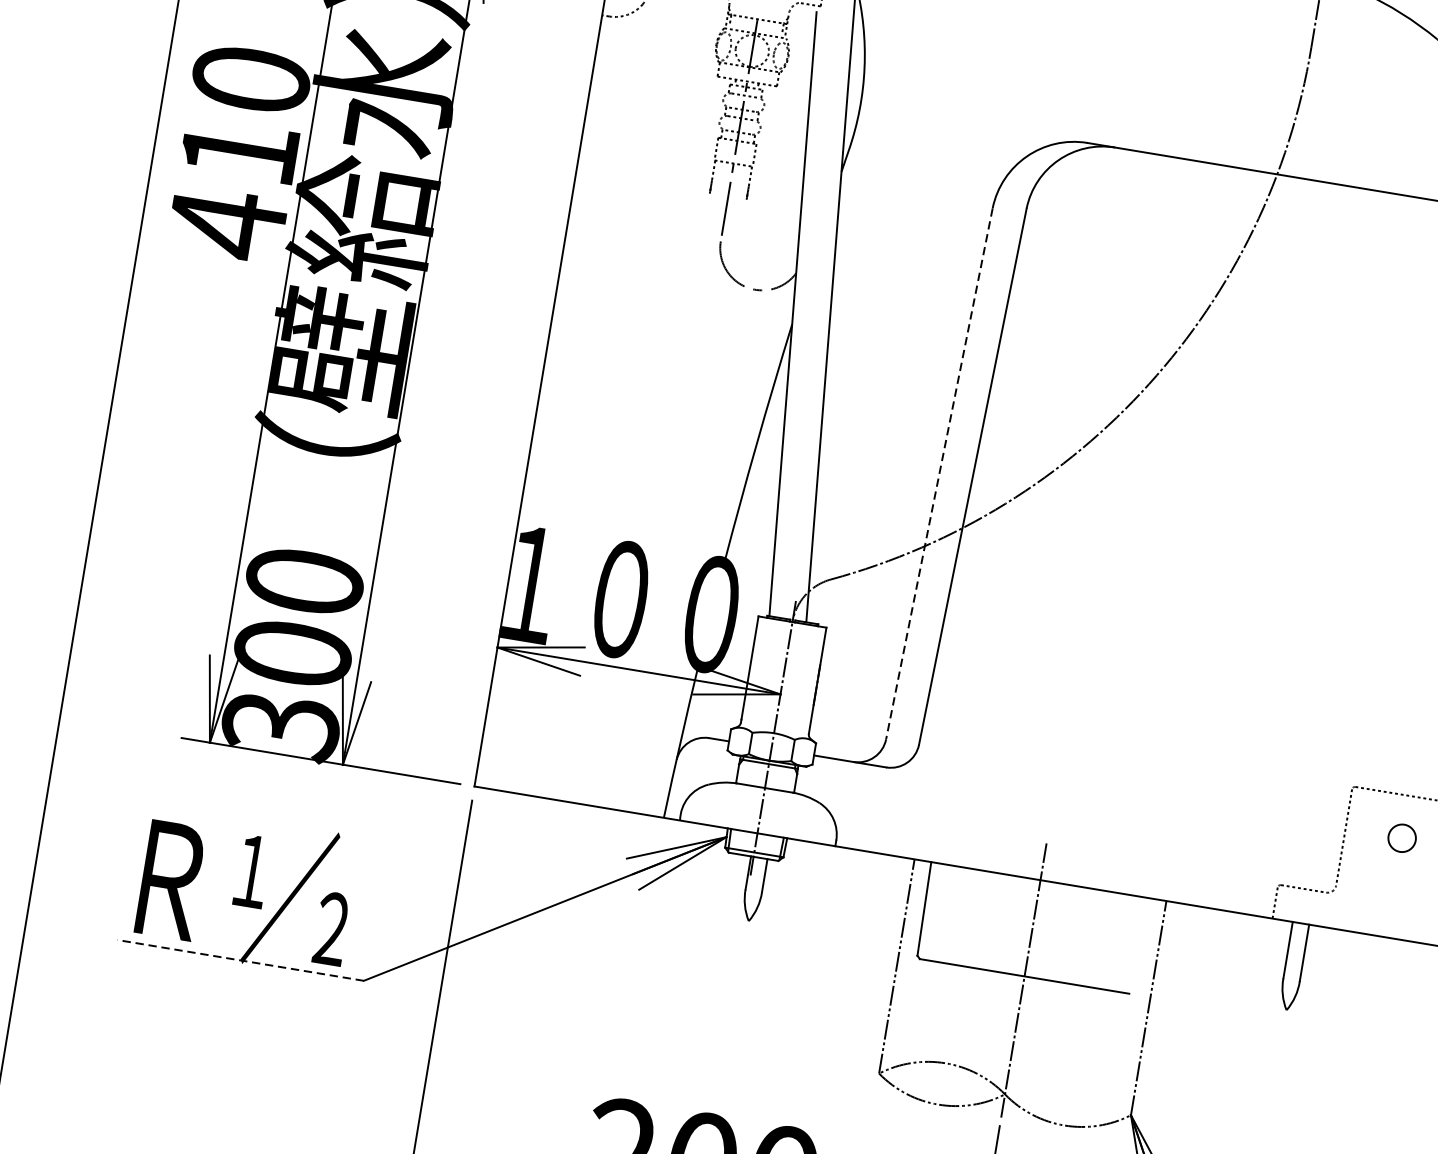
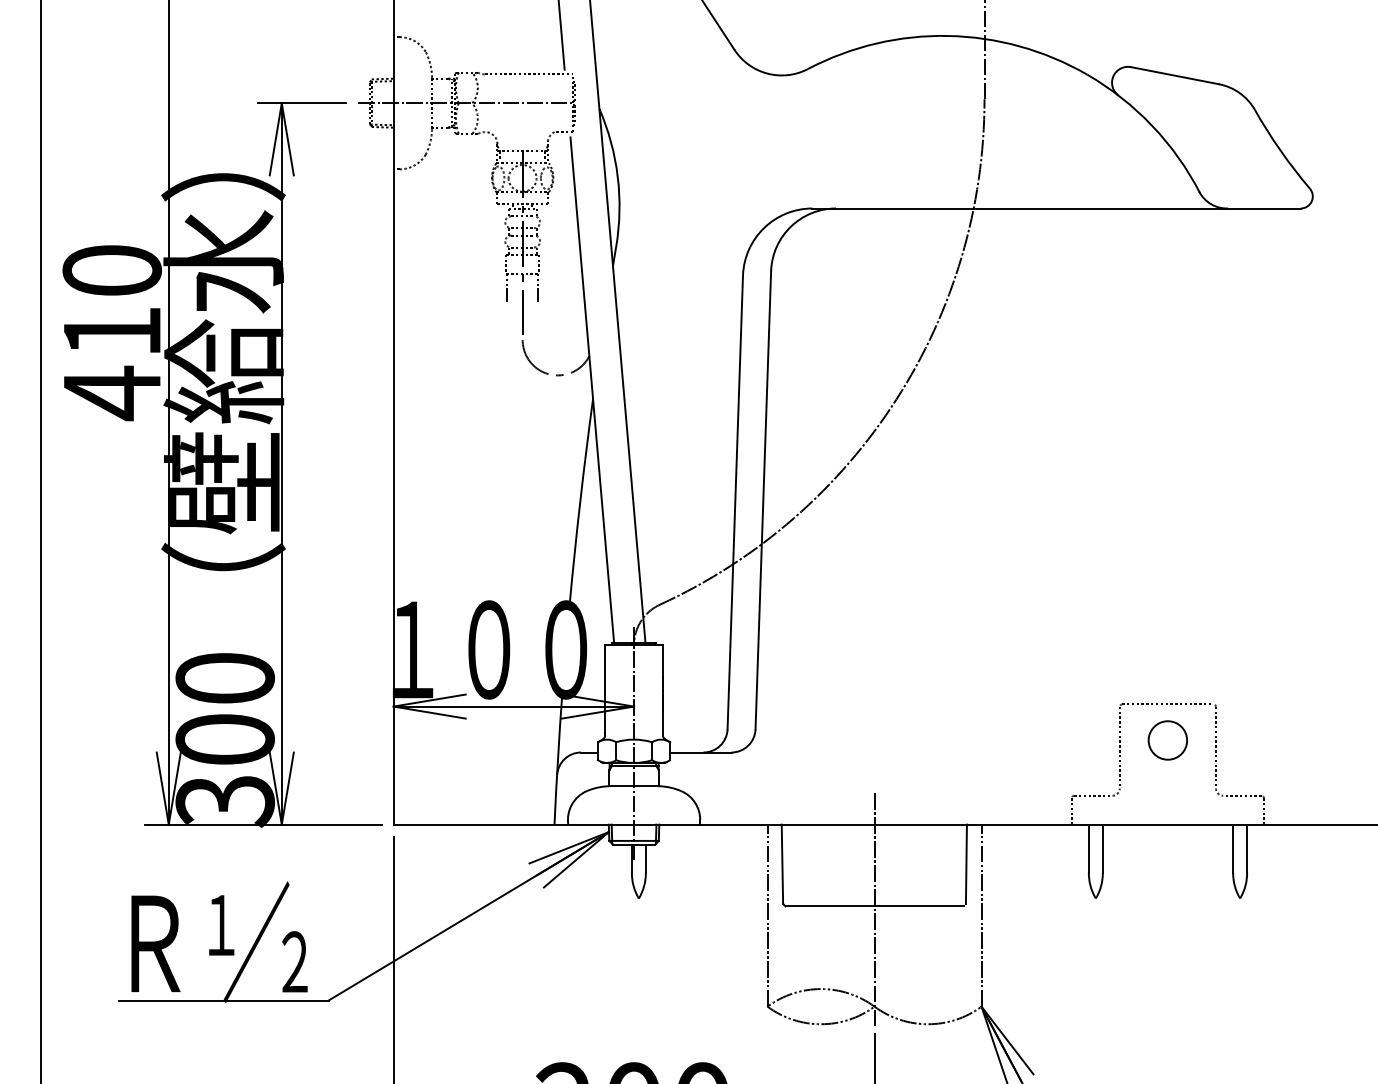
line: (939, 473) -> (735, 502), dashed -> solid
circle: (1401, 838) -> (1167, 740), size x1.67
line: (1139, 944) -> (965, 864), added
line: (241, 960) -> (224, 1000), dashed -> solid

